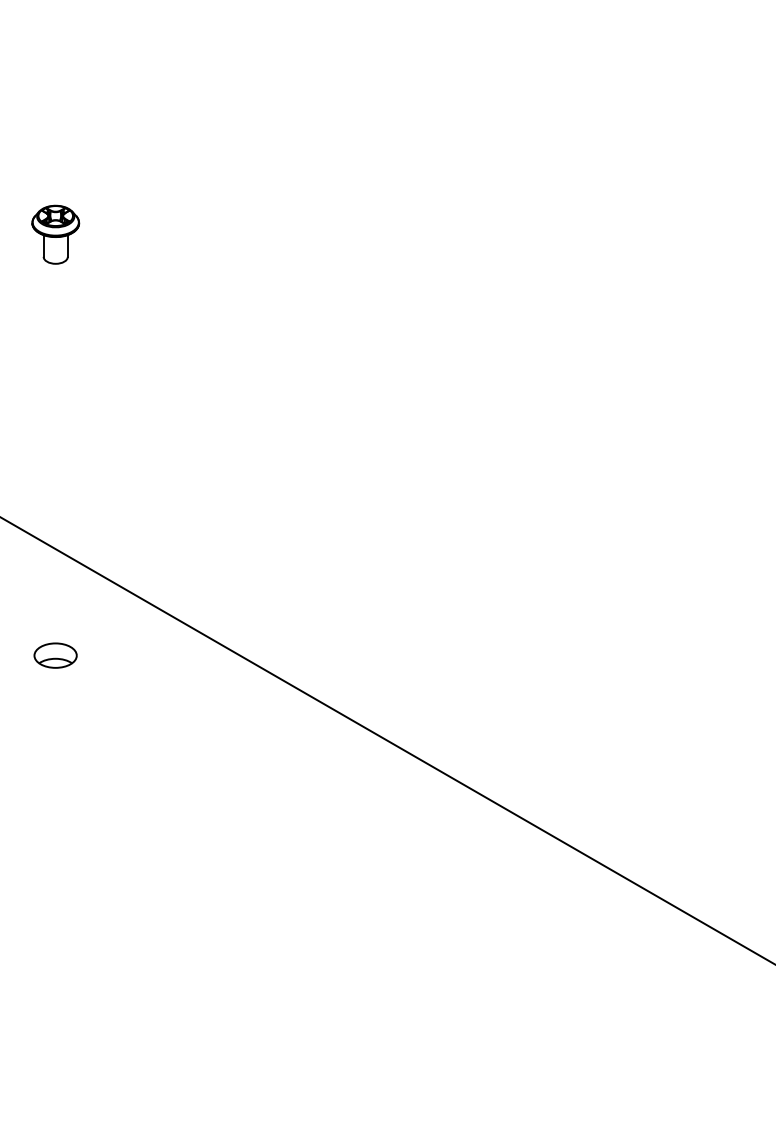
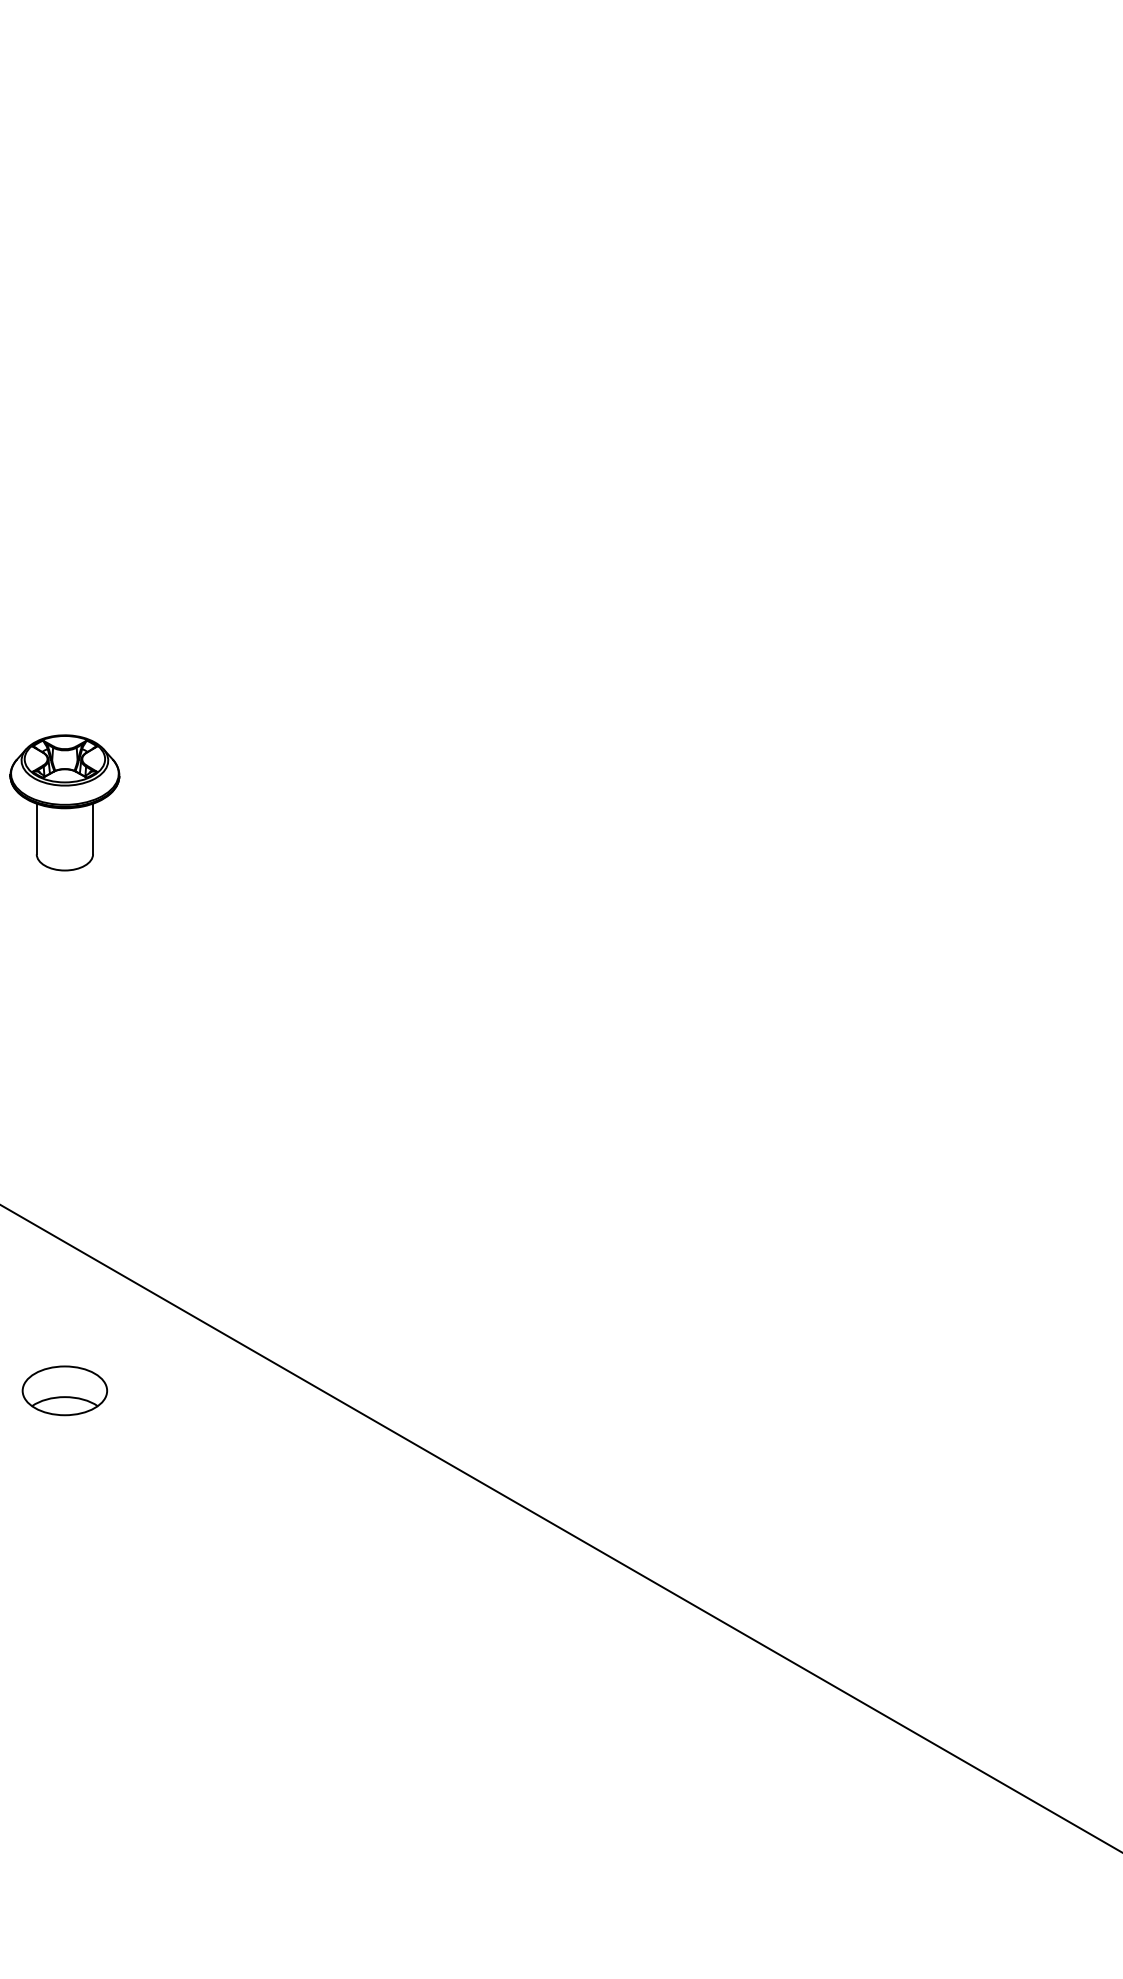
part: (55, 234) -> (64, 802), size x1.67
part: (55, 655) -> (64, 1390), size x1.43

